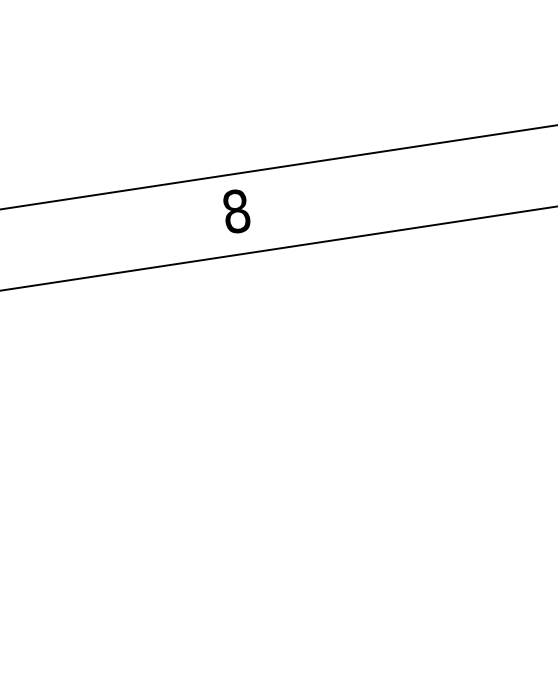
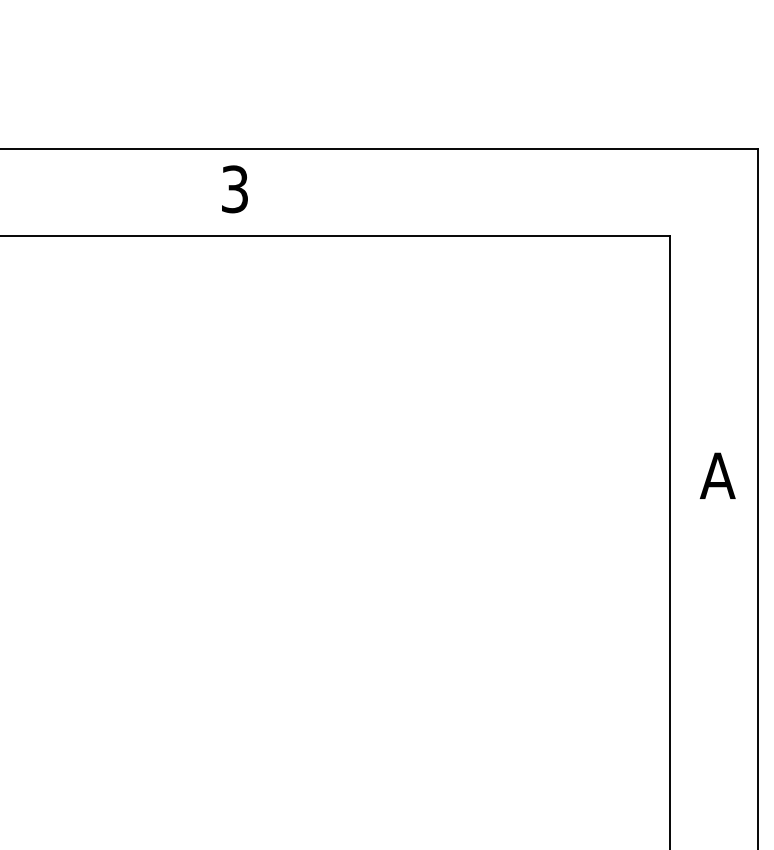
text: (236, 211) -> (234, 189), 8 -> 3

